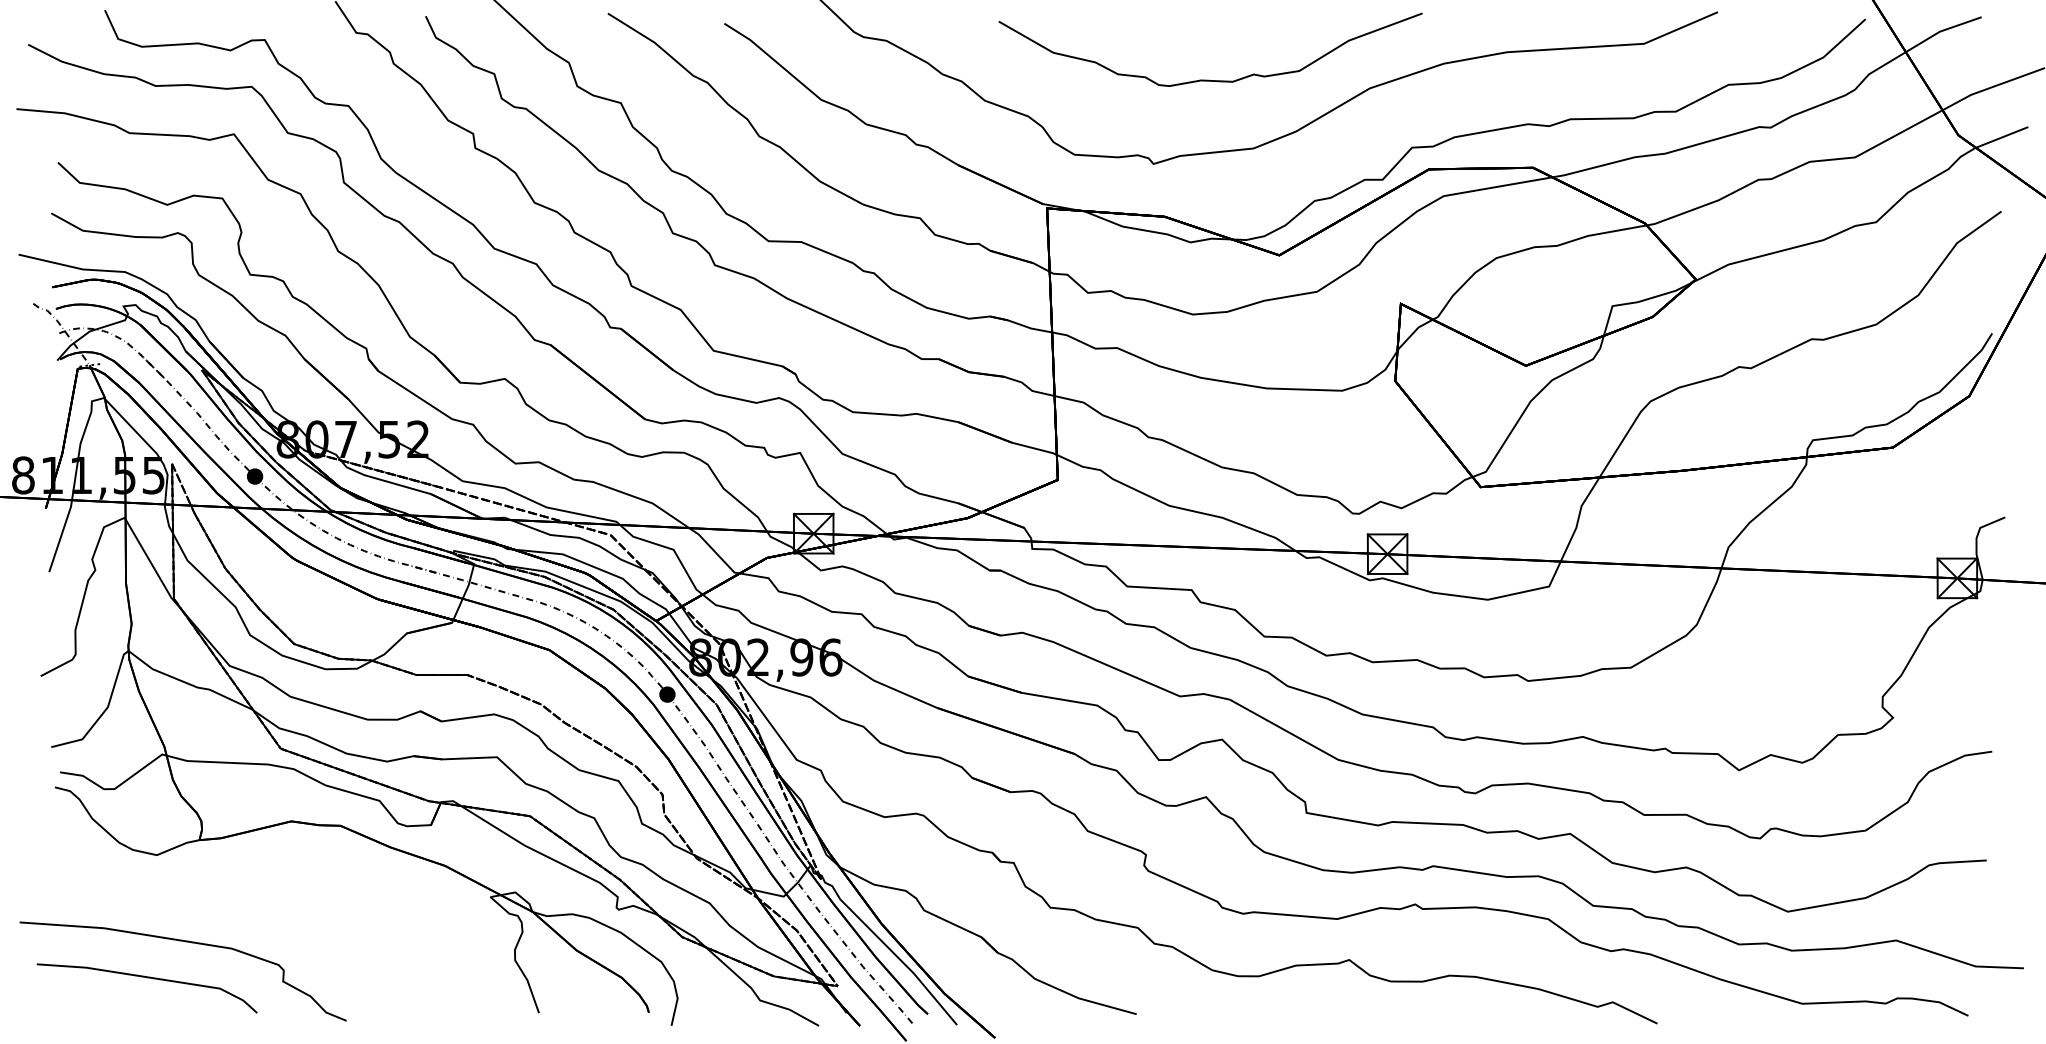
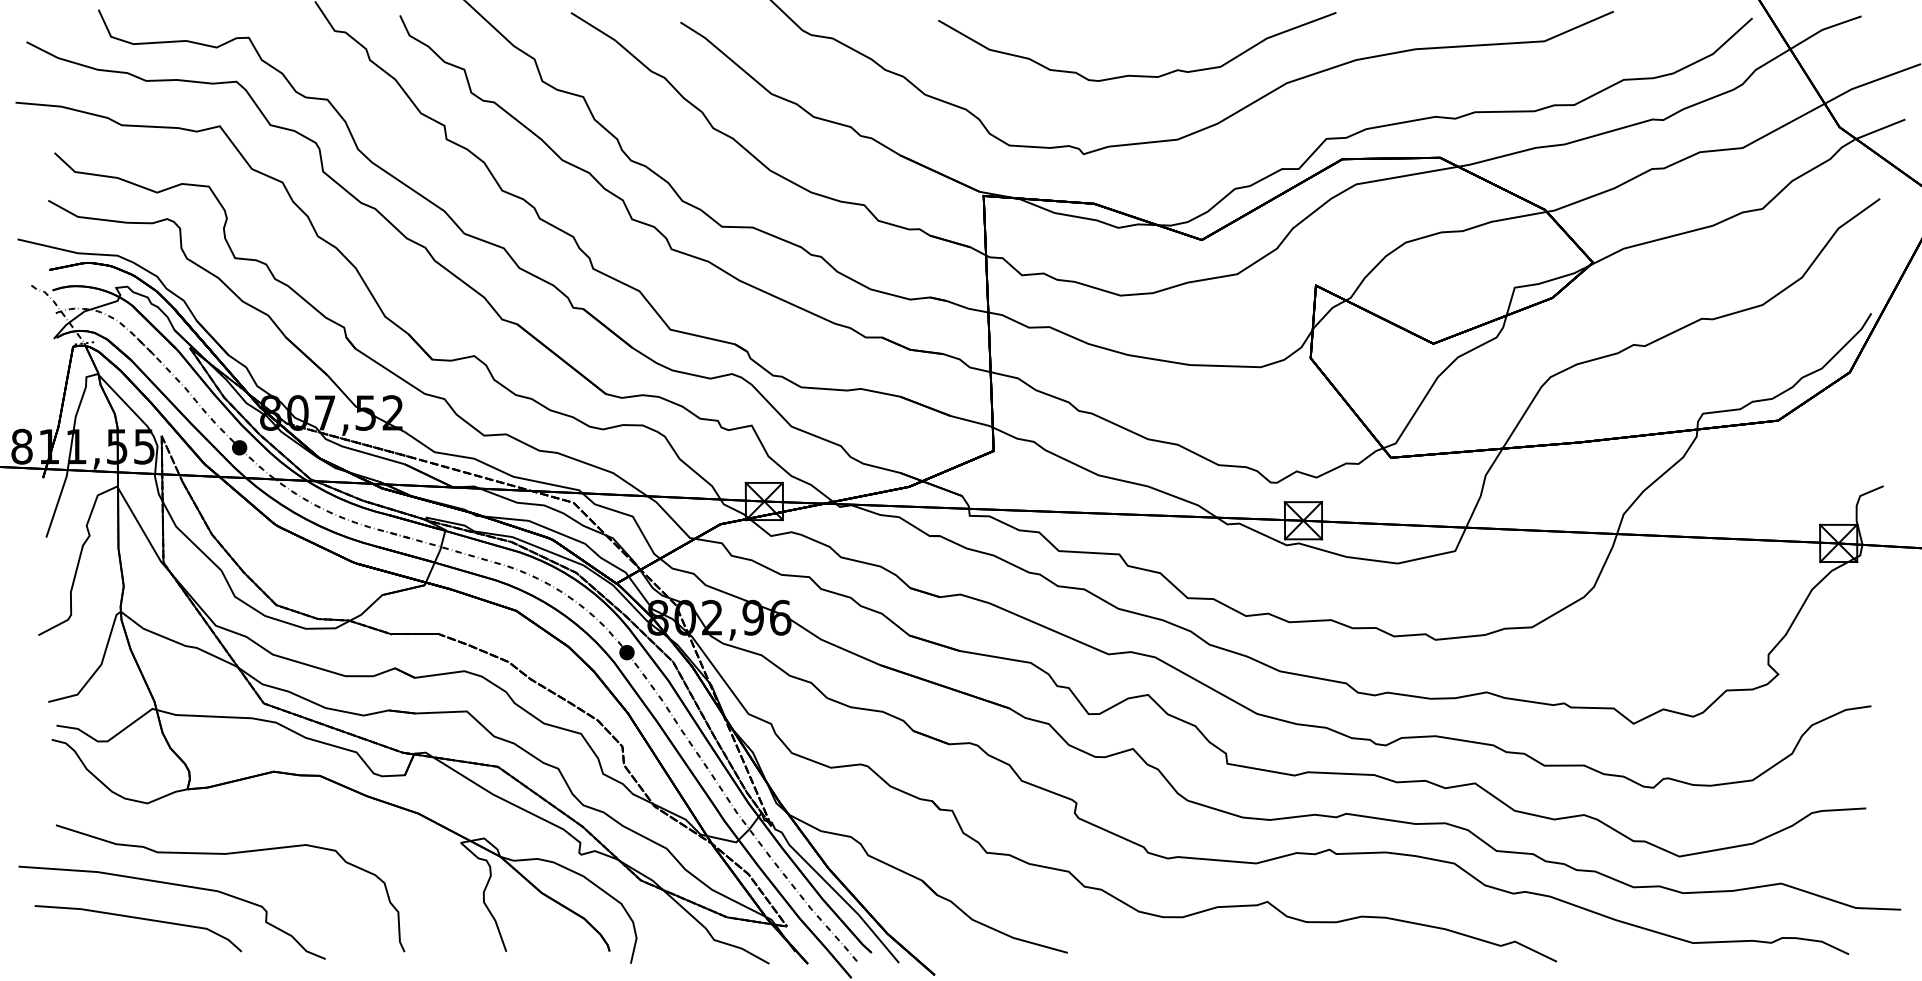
curve: (245, 909) -> (230, 854), added

